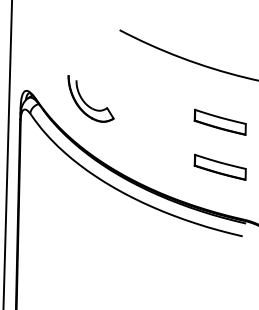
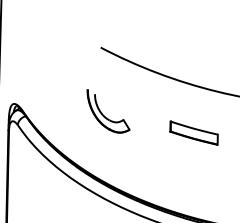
part: (84, 100) -> (102, 112), moved
part: (219, 166) -> (193, 174), removed

